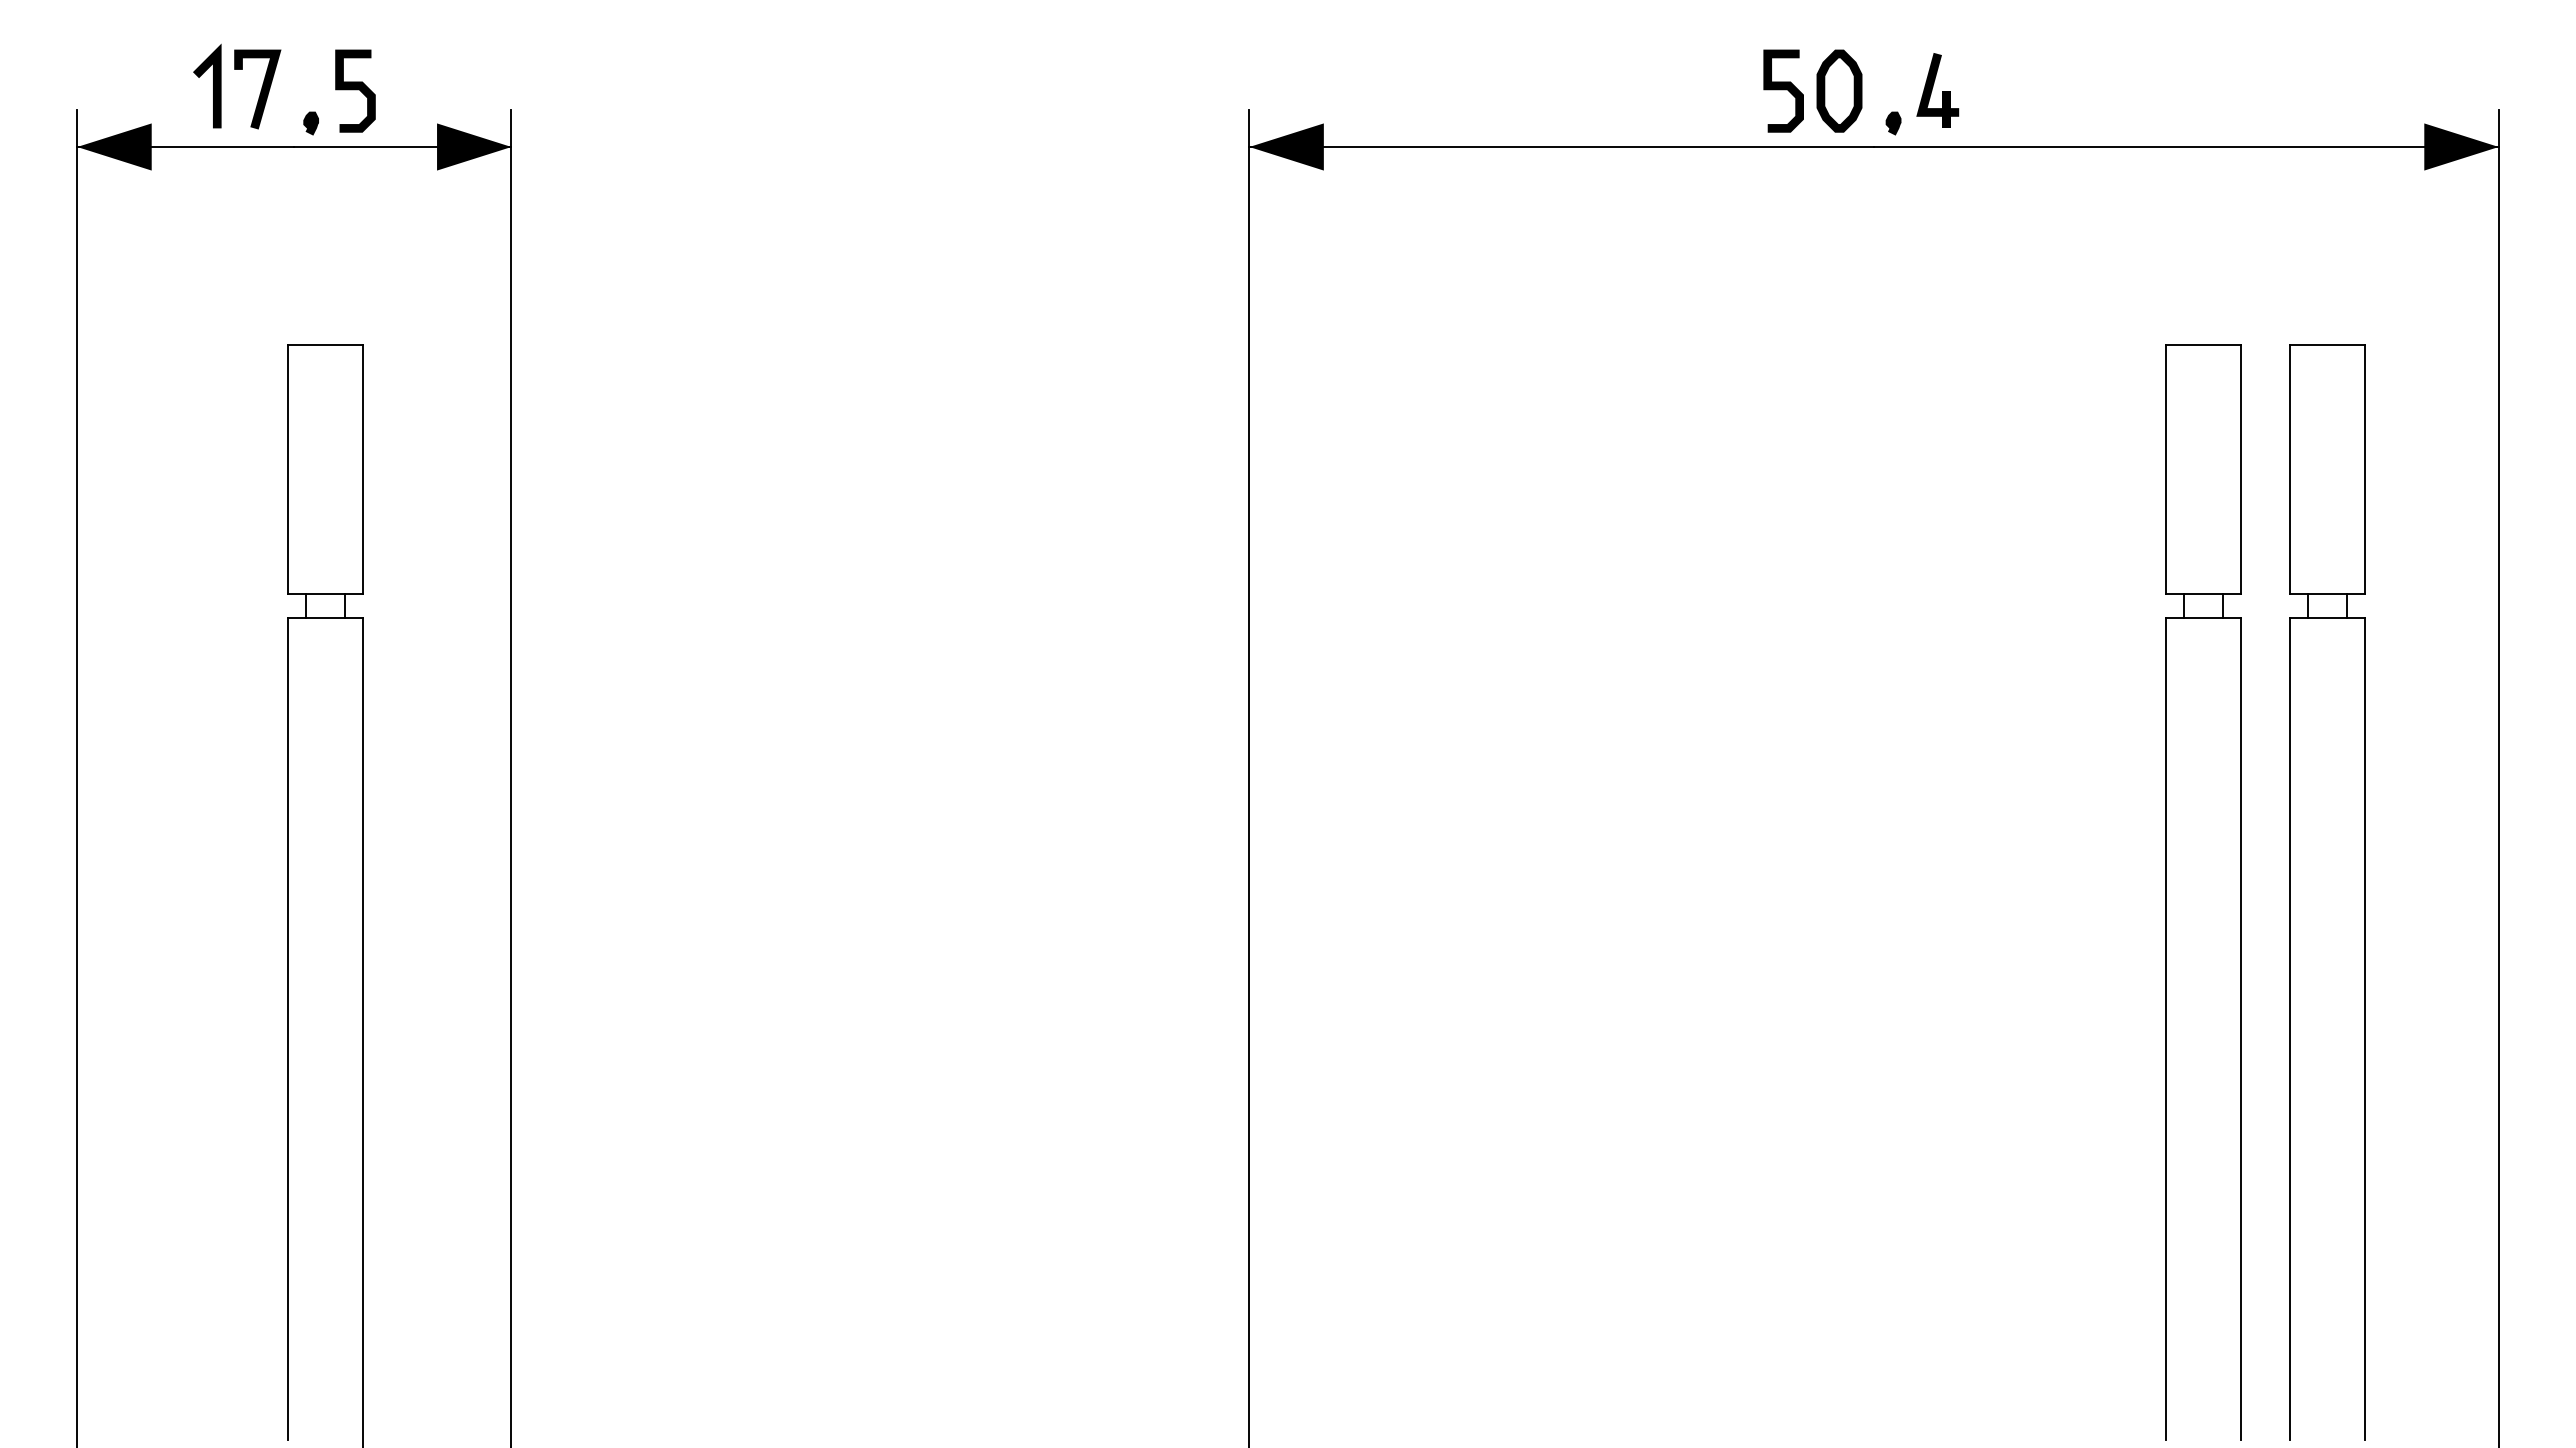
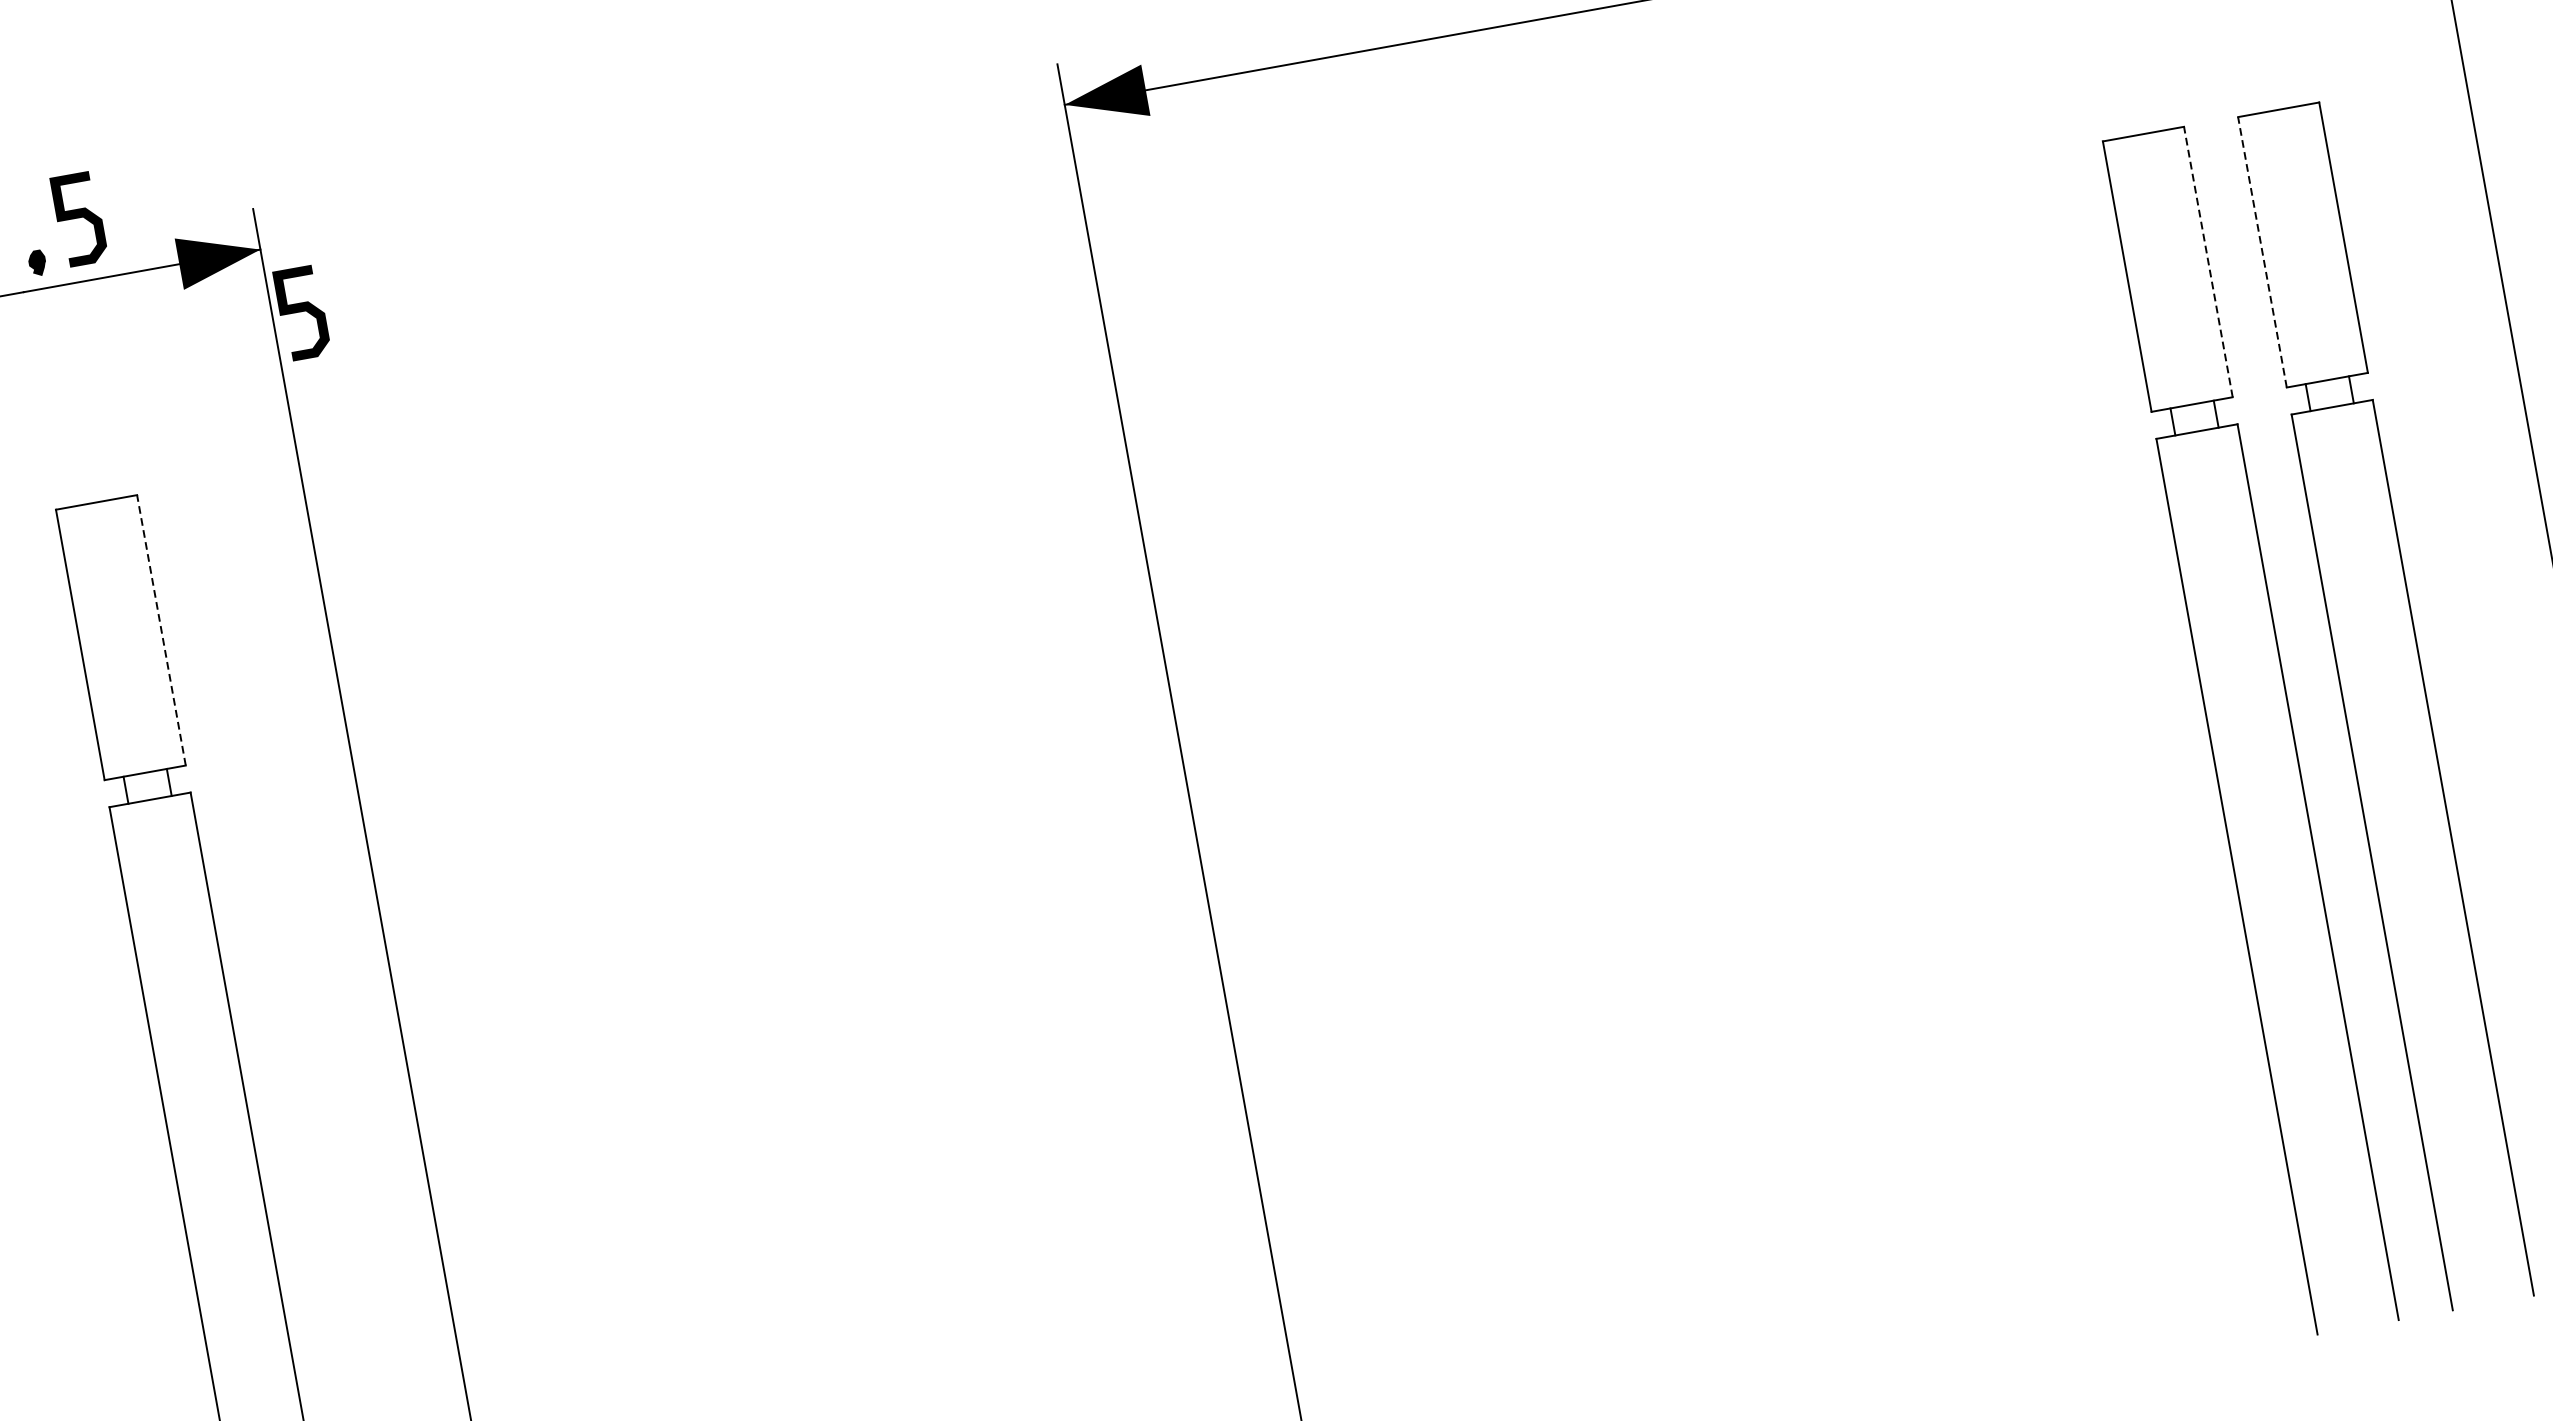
curve: (538, 209) -> (302, 312), added
line: (362, 469) -> (161, 630), solid -> dashed
line: (2240, 469) -> (2208, 262), solid -> dashed
line: (2290, 469) -> (2262, 252), solid -> dashed

